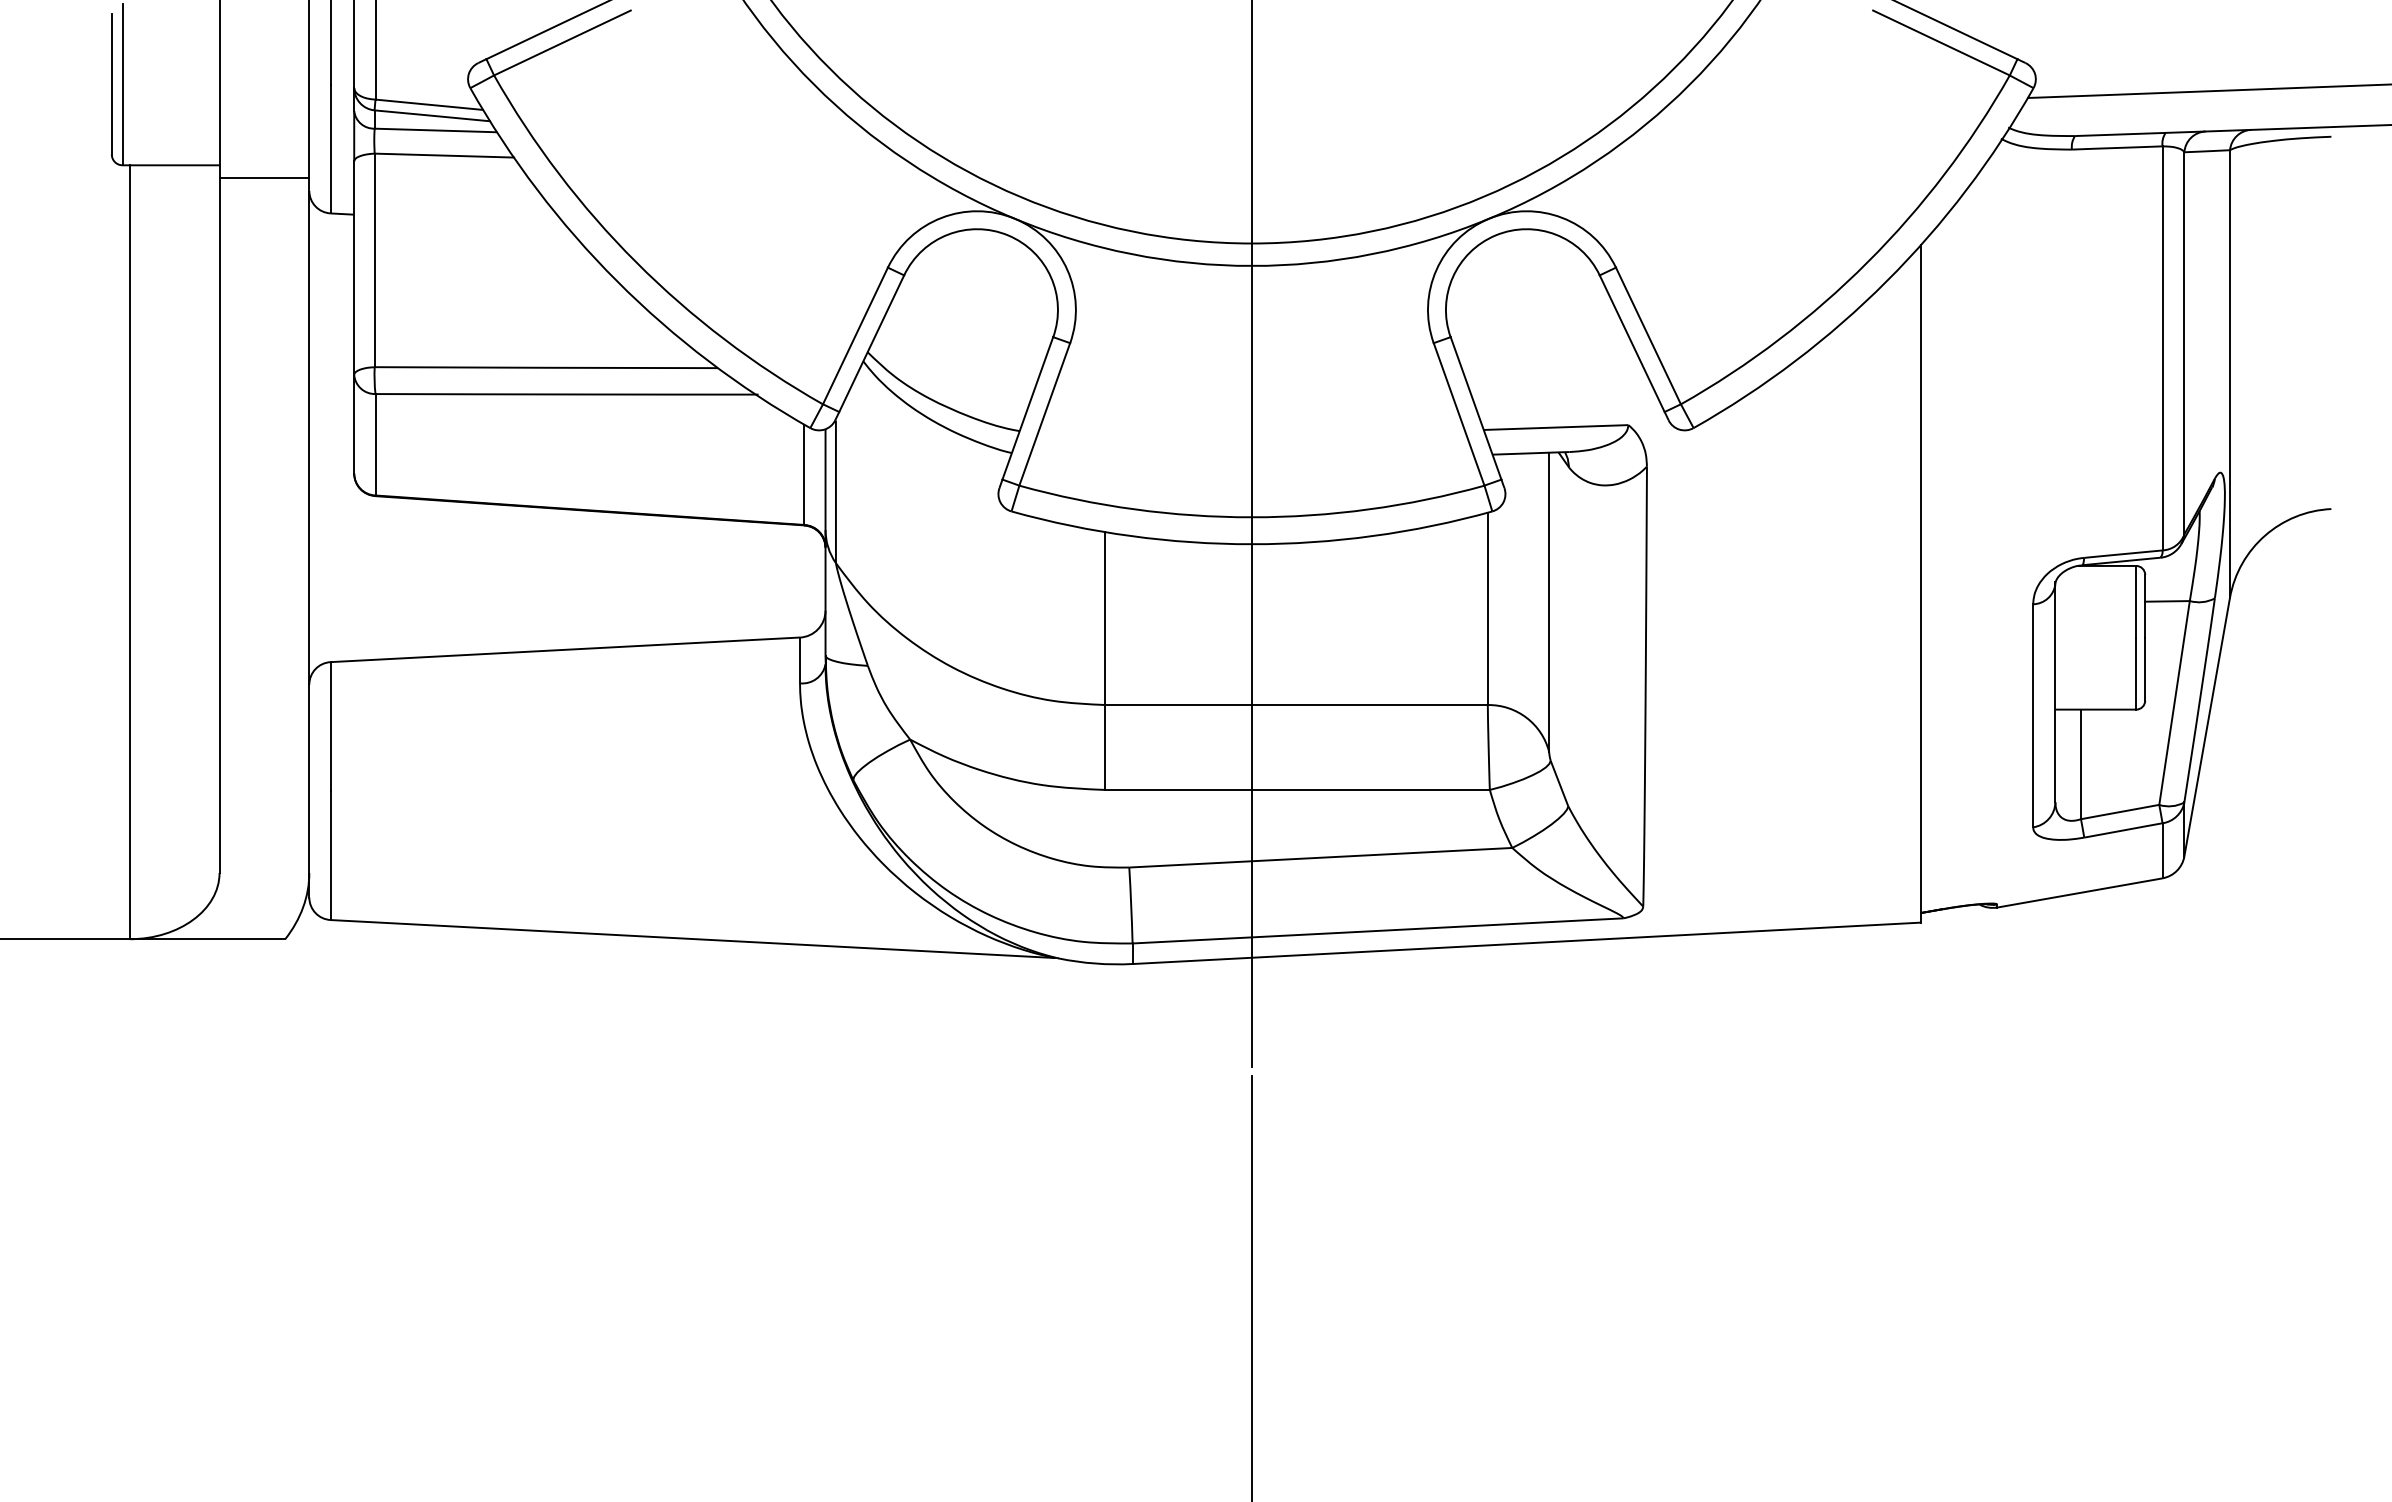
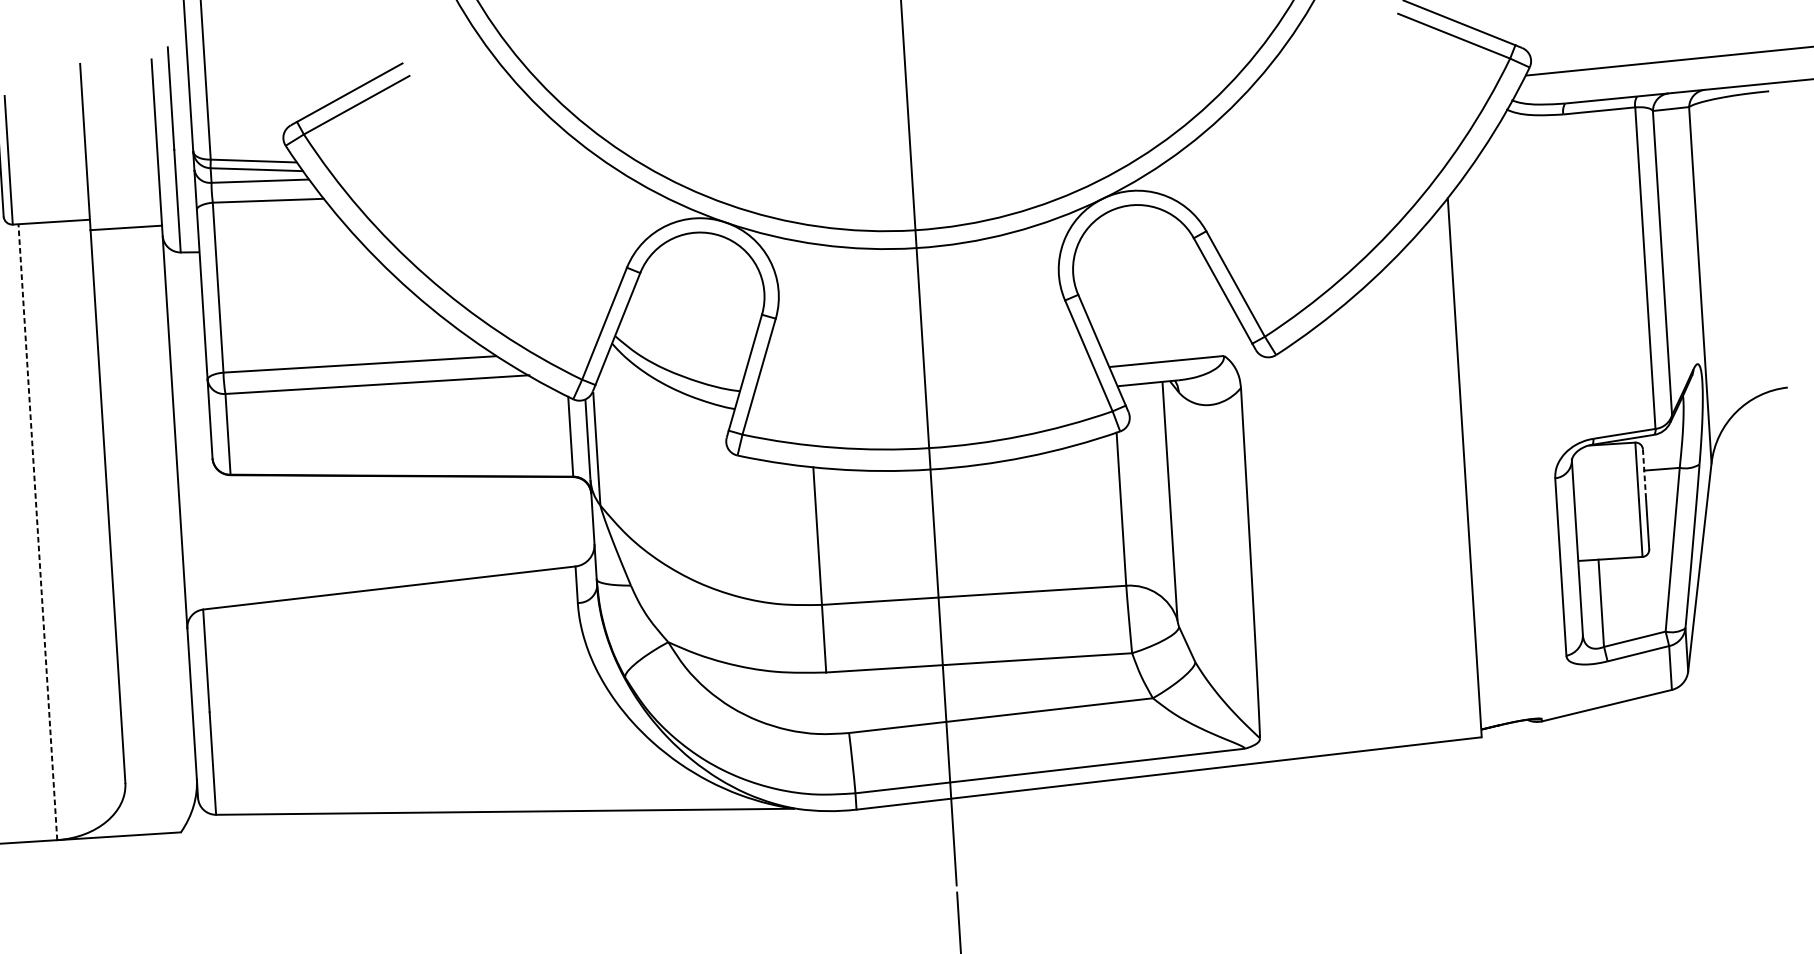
line: (129, 552) -> (37, 532), solid -> dashed
line: (2145, 606) -> (1644, 474), solid -> dashed

